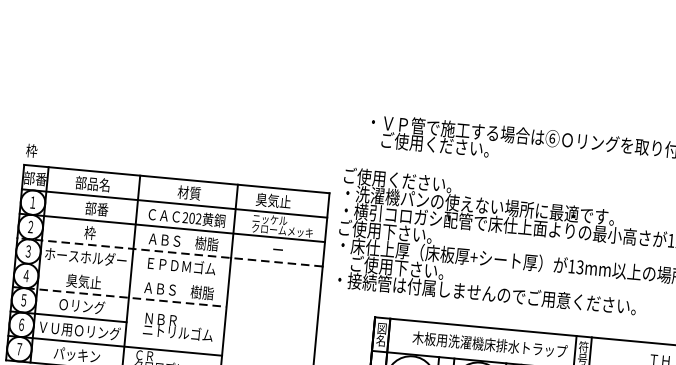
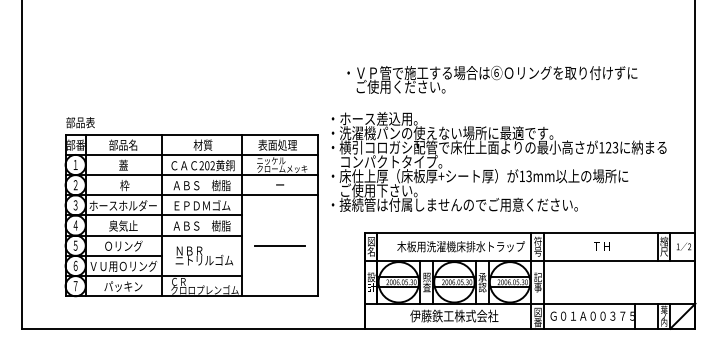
text: (43, 151) -> (80, 122), 枠 -> 部品表
text: (394, 179) -> (370, 118), ご使用ください。 -> ・ホース差込用。
text: (279, 200) -> (277, 144), 臭気止 -> 表面処理
text: (96, 207) -> (128, 164), 部番 -> 蓋
text: (408, 233) -> (385, 161), ご使用下さい。 -> コンパクトタイプ。
line: (169, 252) -> (191, 195), dashed -> solid
line: (121, 272) -> (153, 215), added
line: (120, 296) -> (154, 235), dashed -> solid
line: (270, 322) -> (279, 245), added

